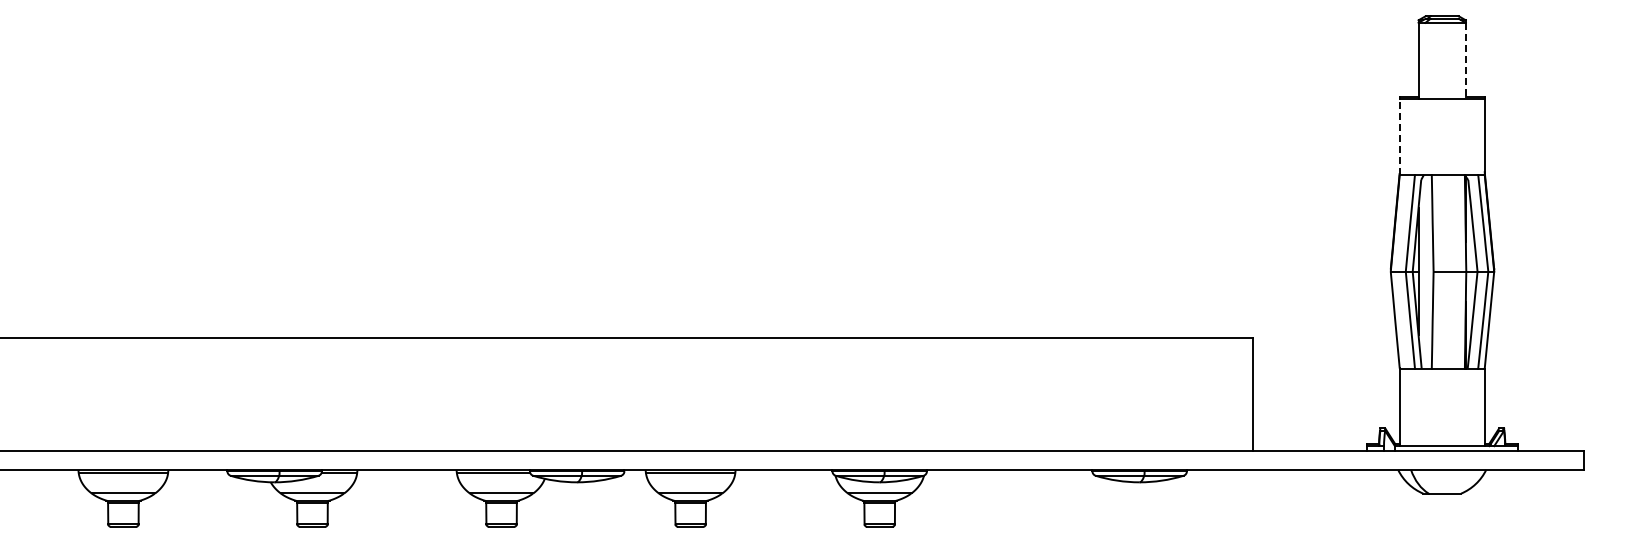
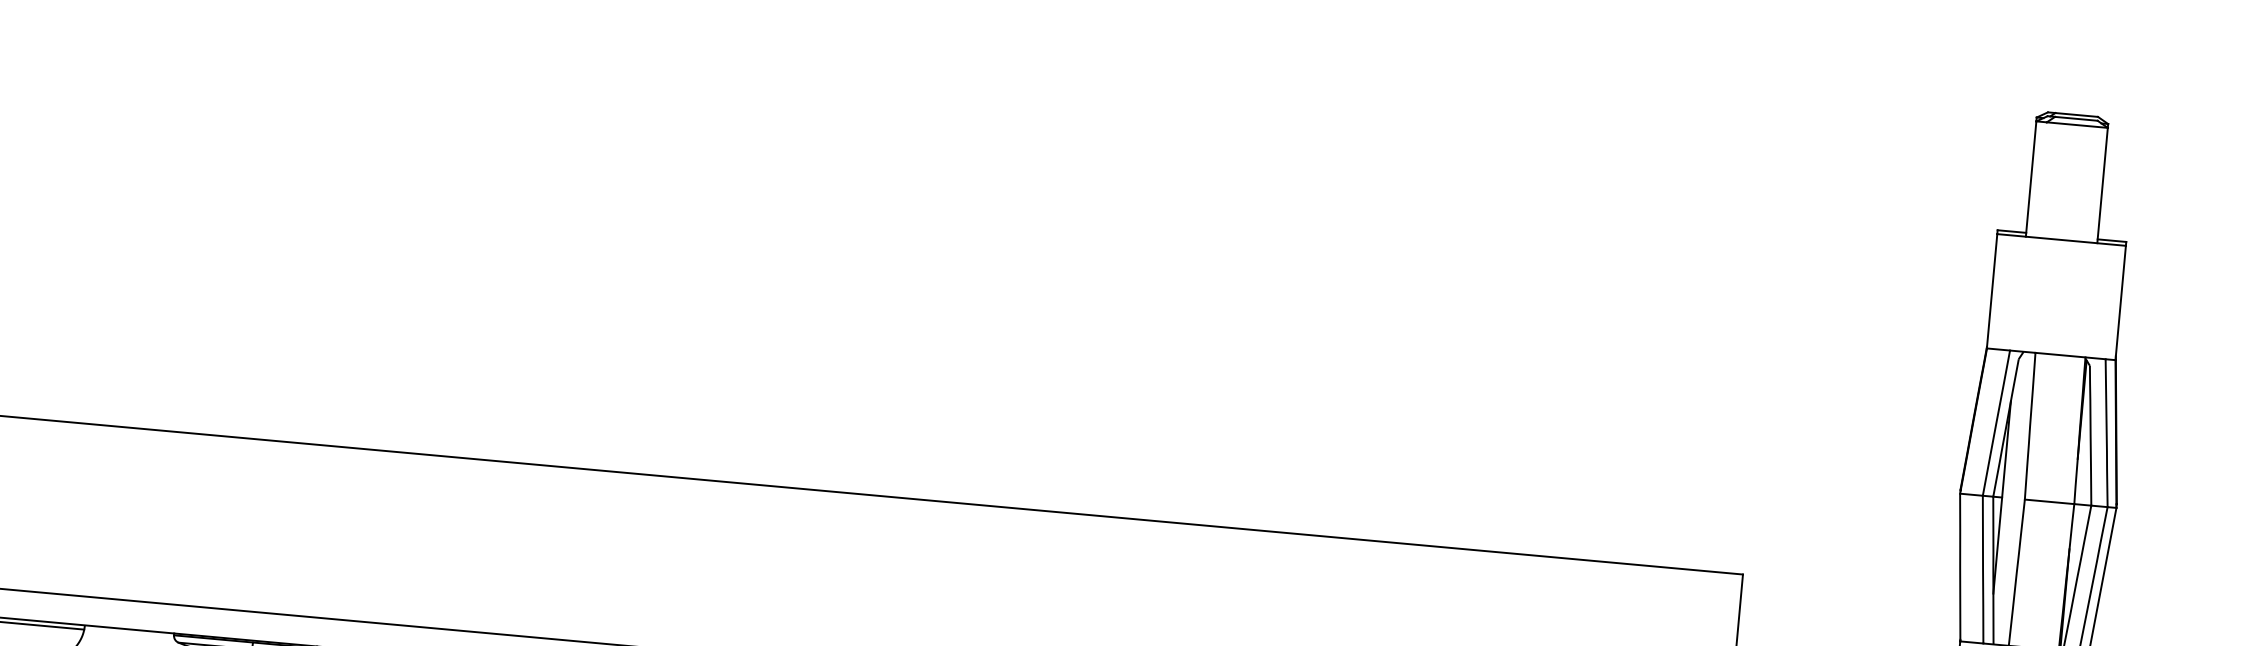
line: (1465, 61) -> (2102, 186), dashed -> solid
line: (1399, 136) -> (1991, 290), dashed -> solid

